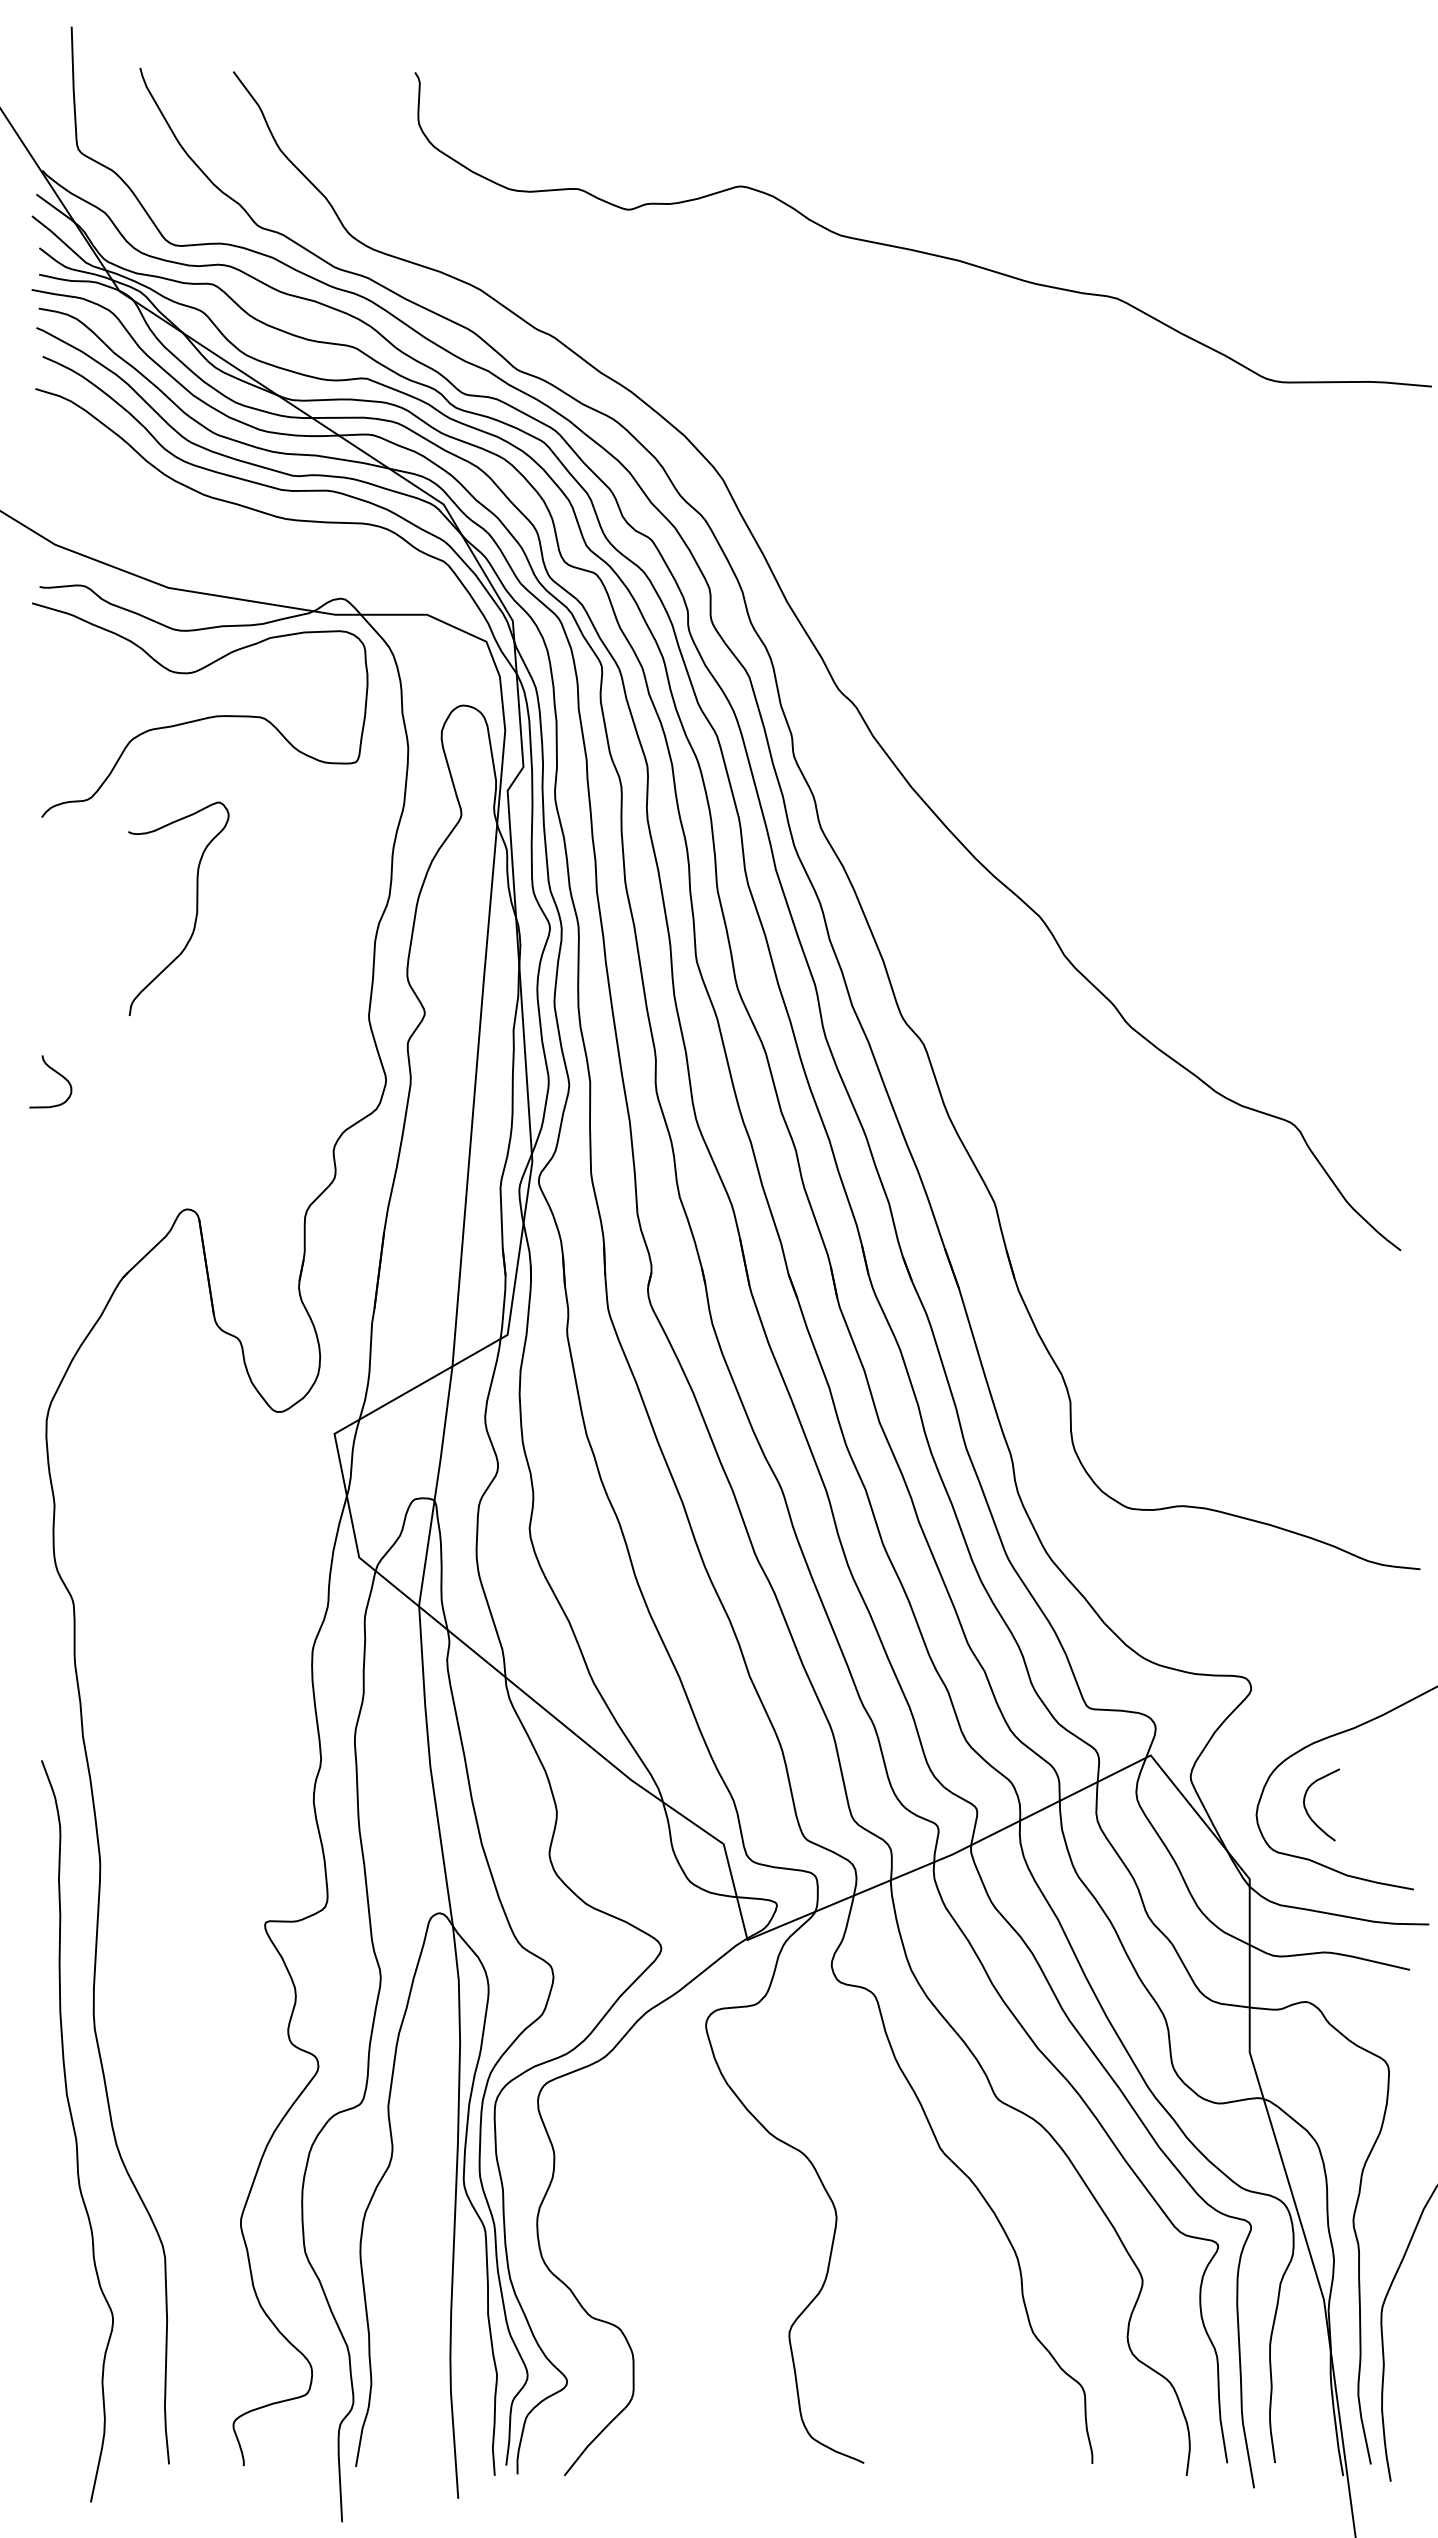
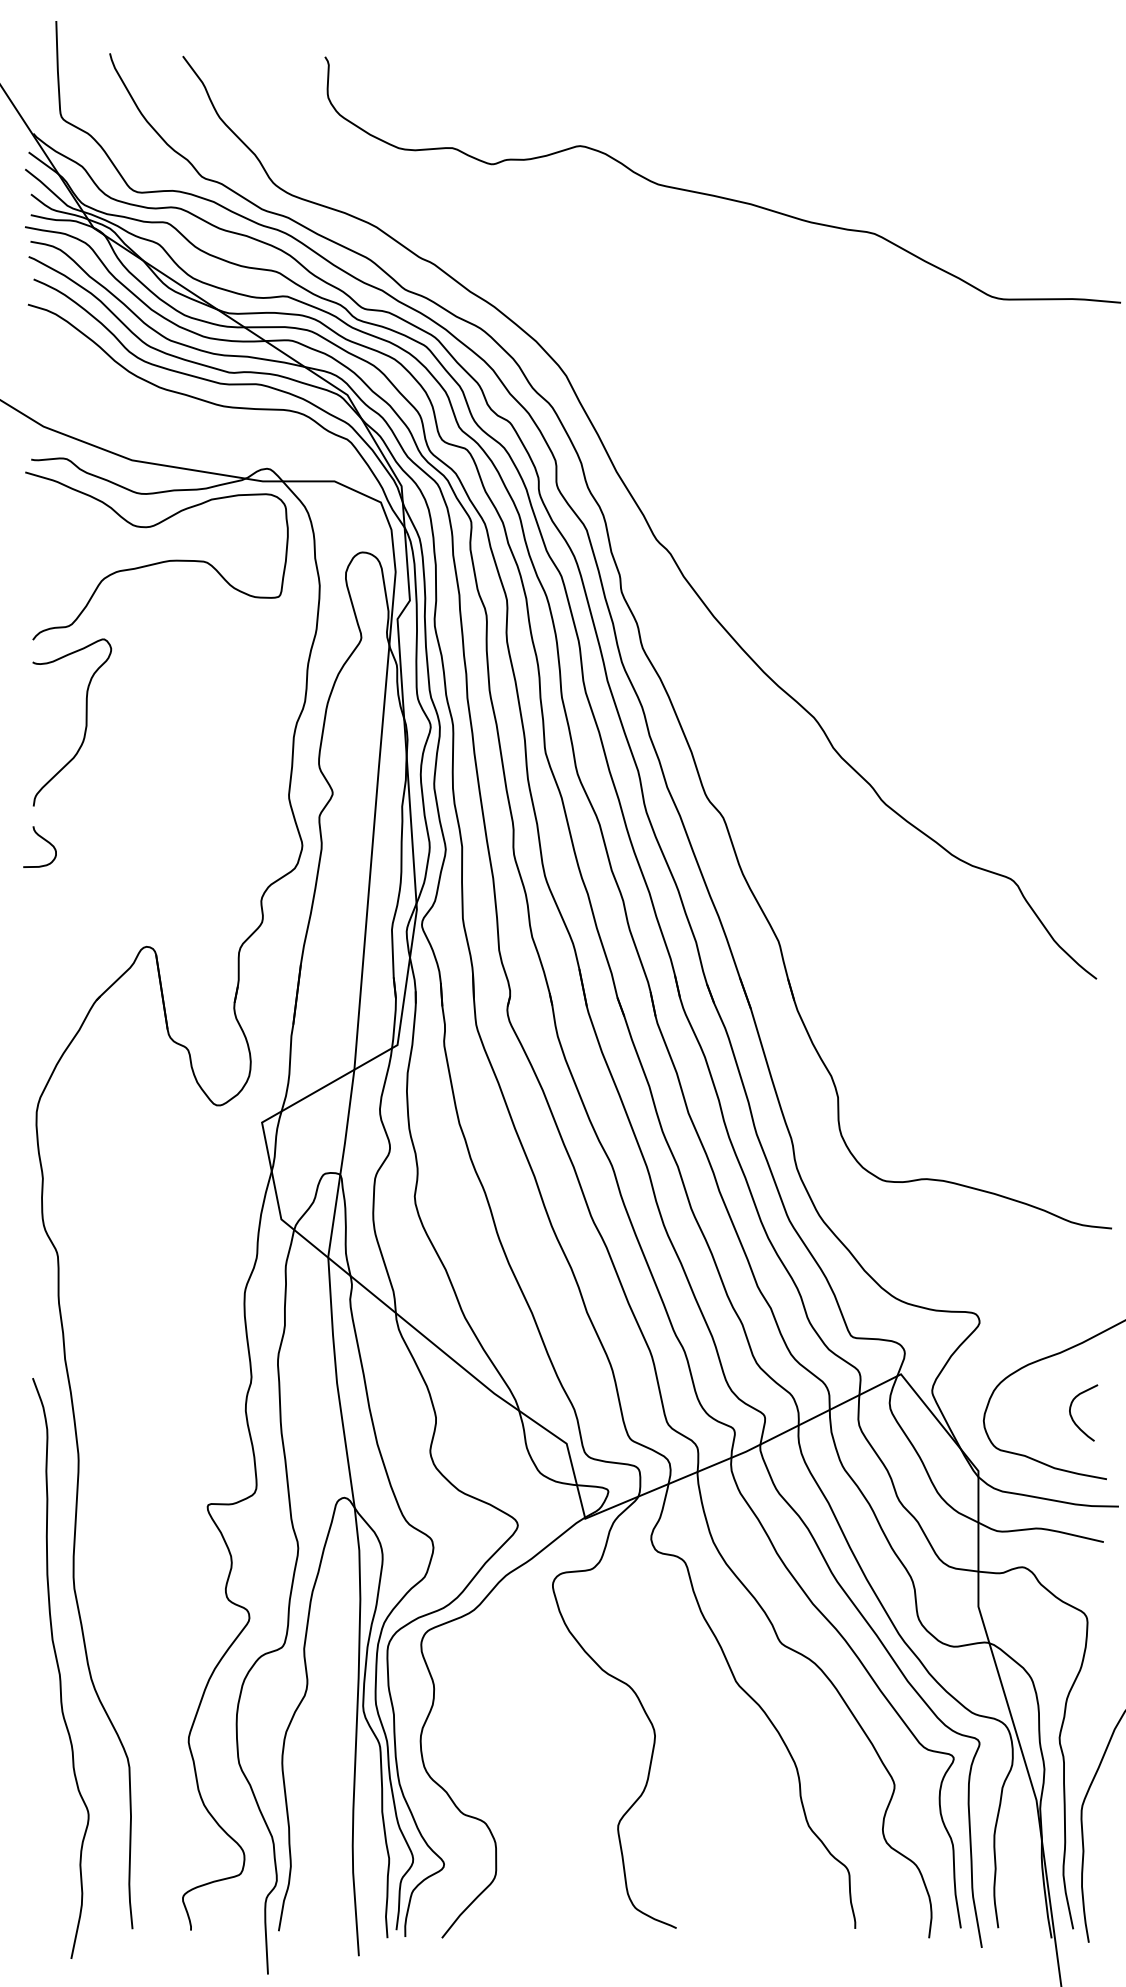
curve: (195, 908) -> (85, 722), moved
curve: (1308, 1811) -> (1073, 1418), moved

